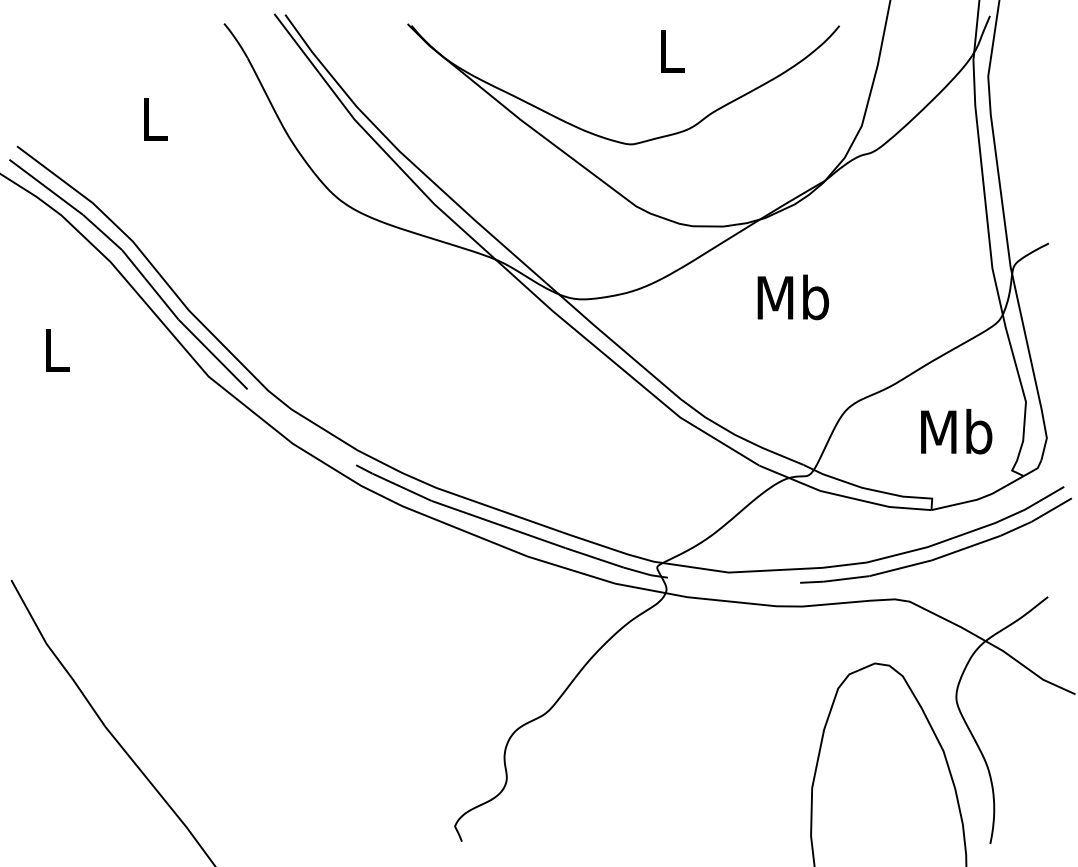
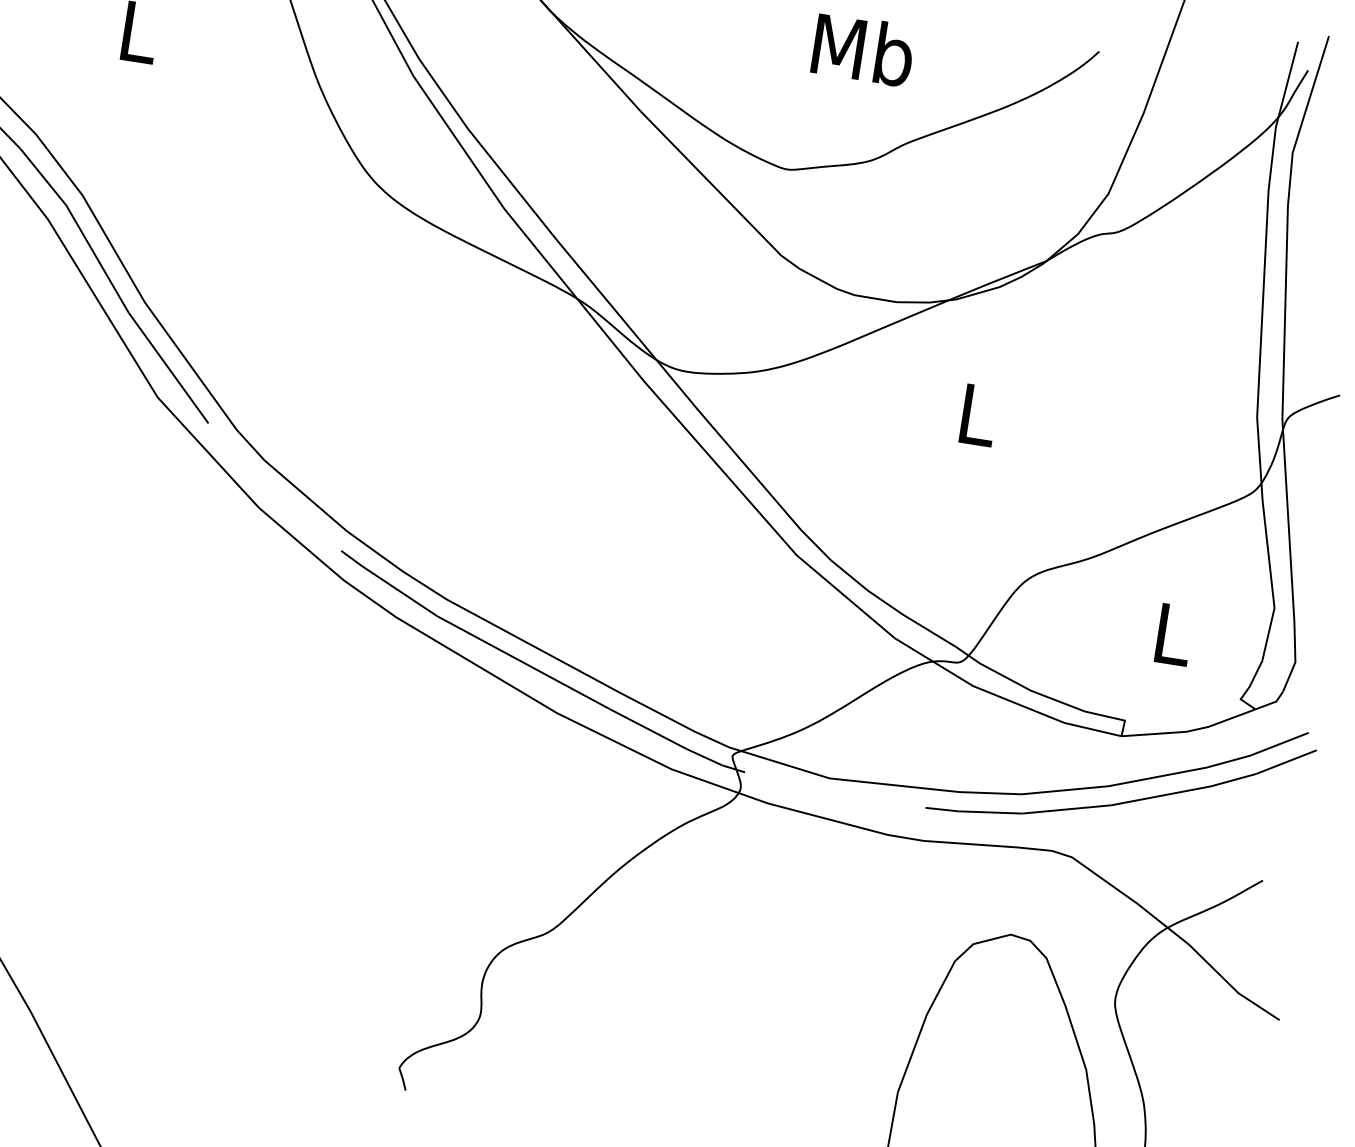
text: (671, 50) -> (863, 49), L -> Mb
text: (793, 297) -> (977, 414), Mb -> L
text: (956, 431) -> (1172, 633), Mb -> L

